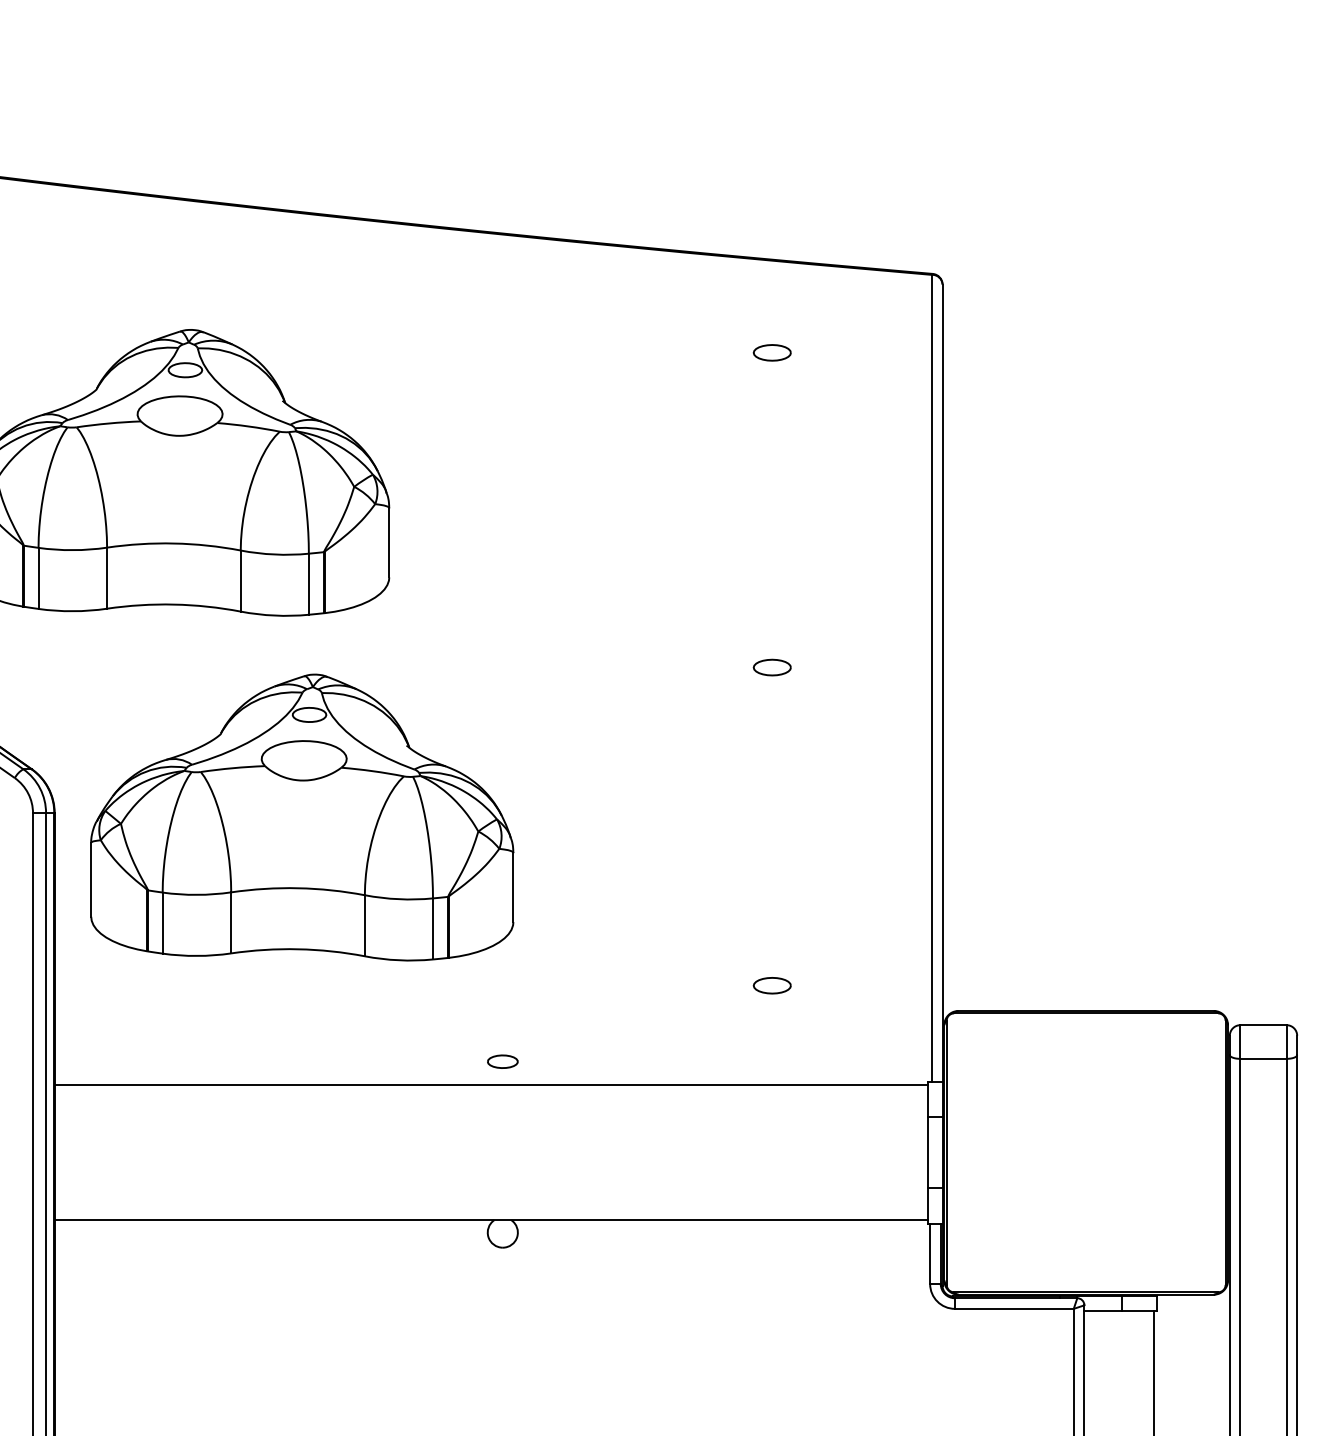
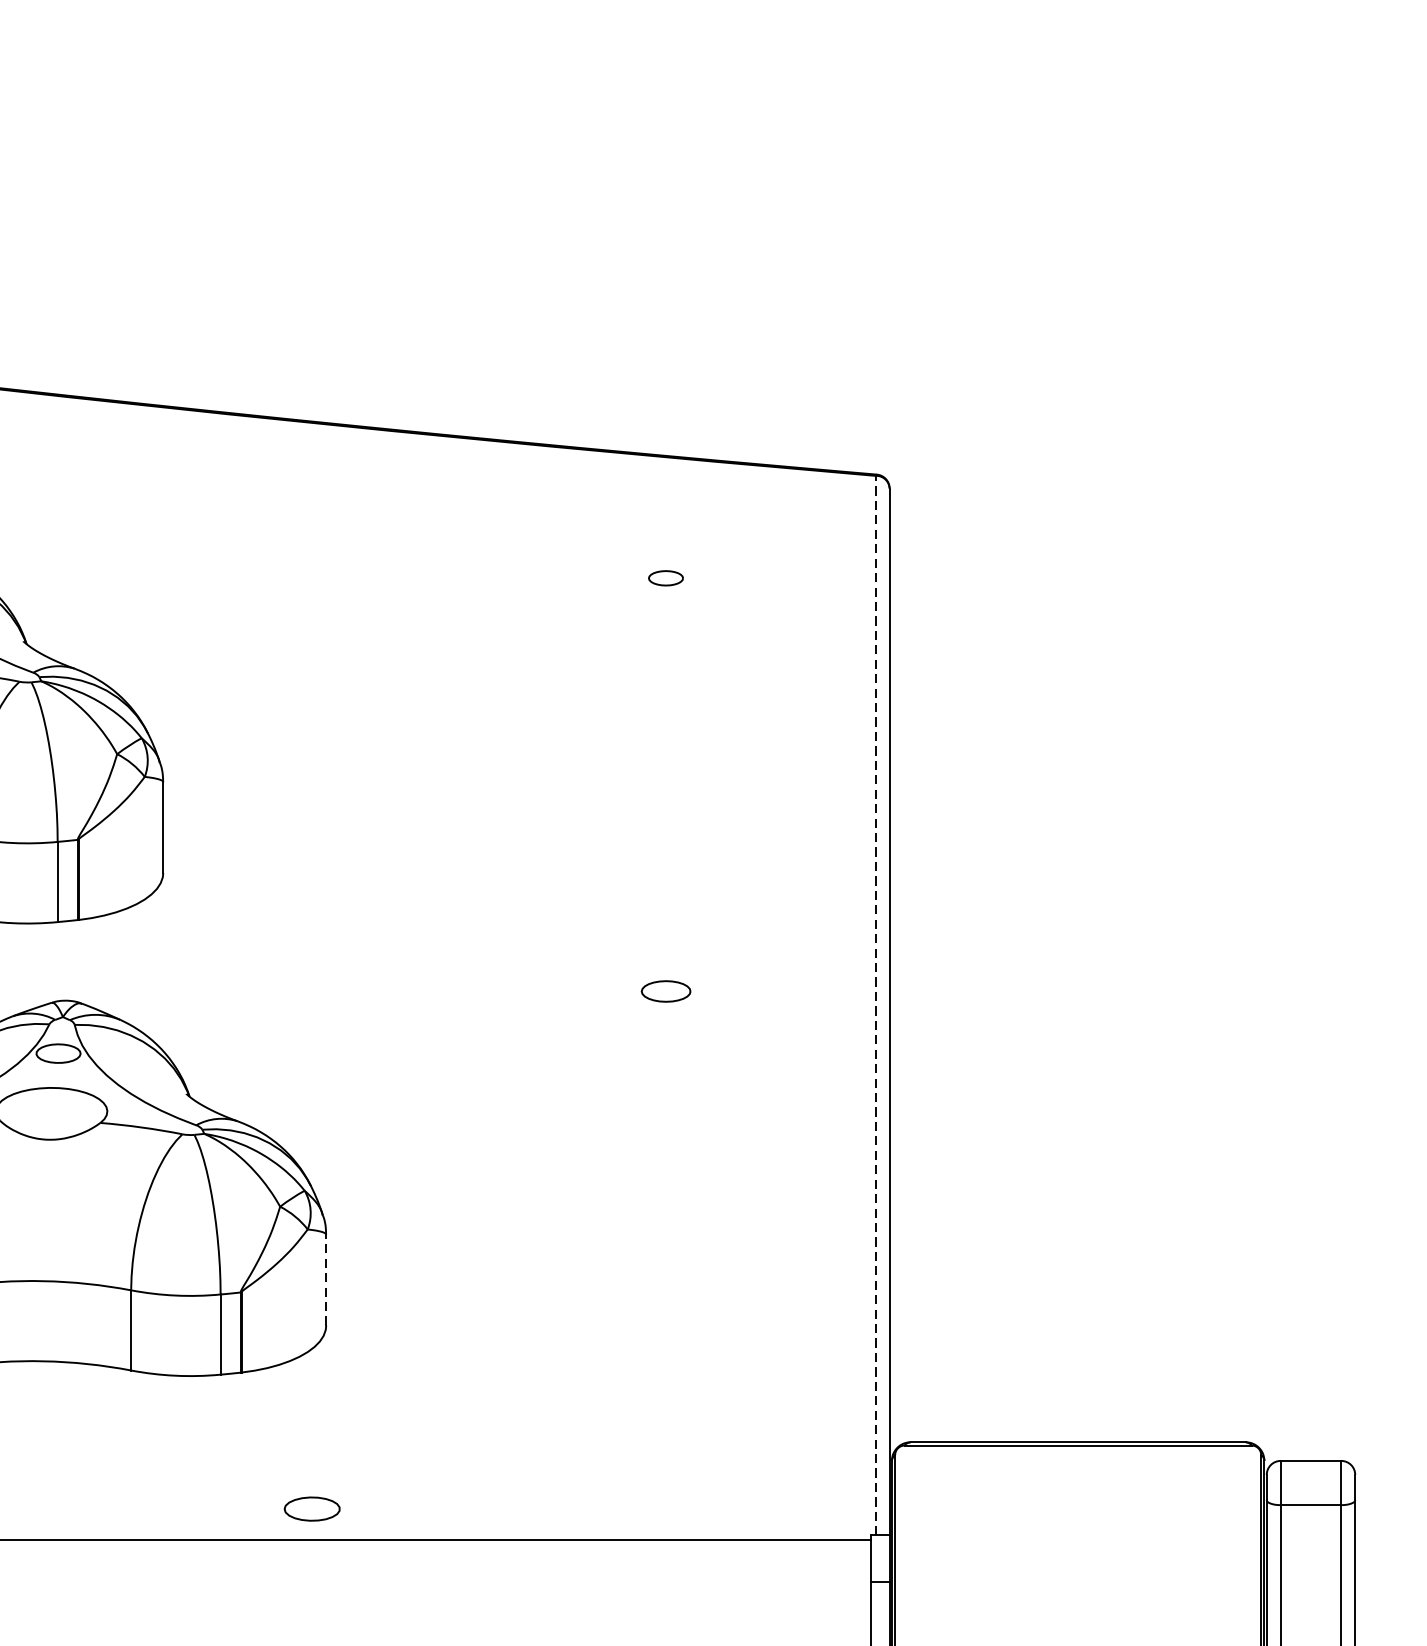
part: (771, 352) -> (665, 577), size x0.7
line: (931, 678) -> (875, 1005), solid -> dashed
line: (513, 887) -> (326, 1280), solid -> dashed
part: (771, 985) -> (665, 1408), removed
part: (502, 1061) -> (311, 1508), size x1.4

